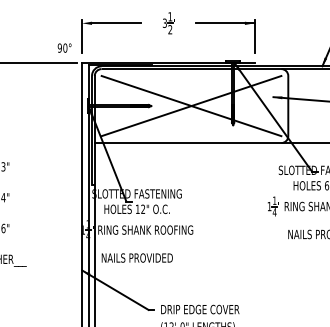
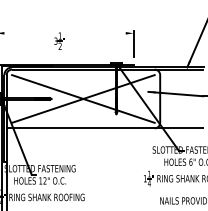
line: (116, 23) -> (23, 33), removed
part: (168, 23) -> (58, 41), moved
line: (225, 23) -> (110, 33), removed

